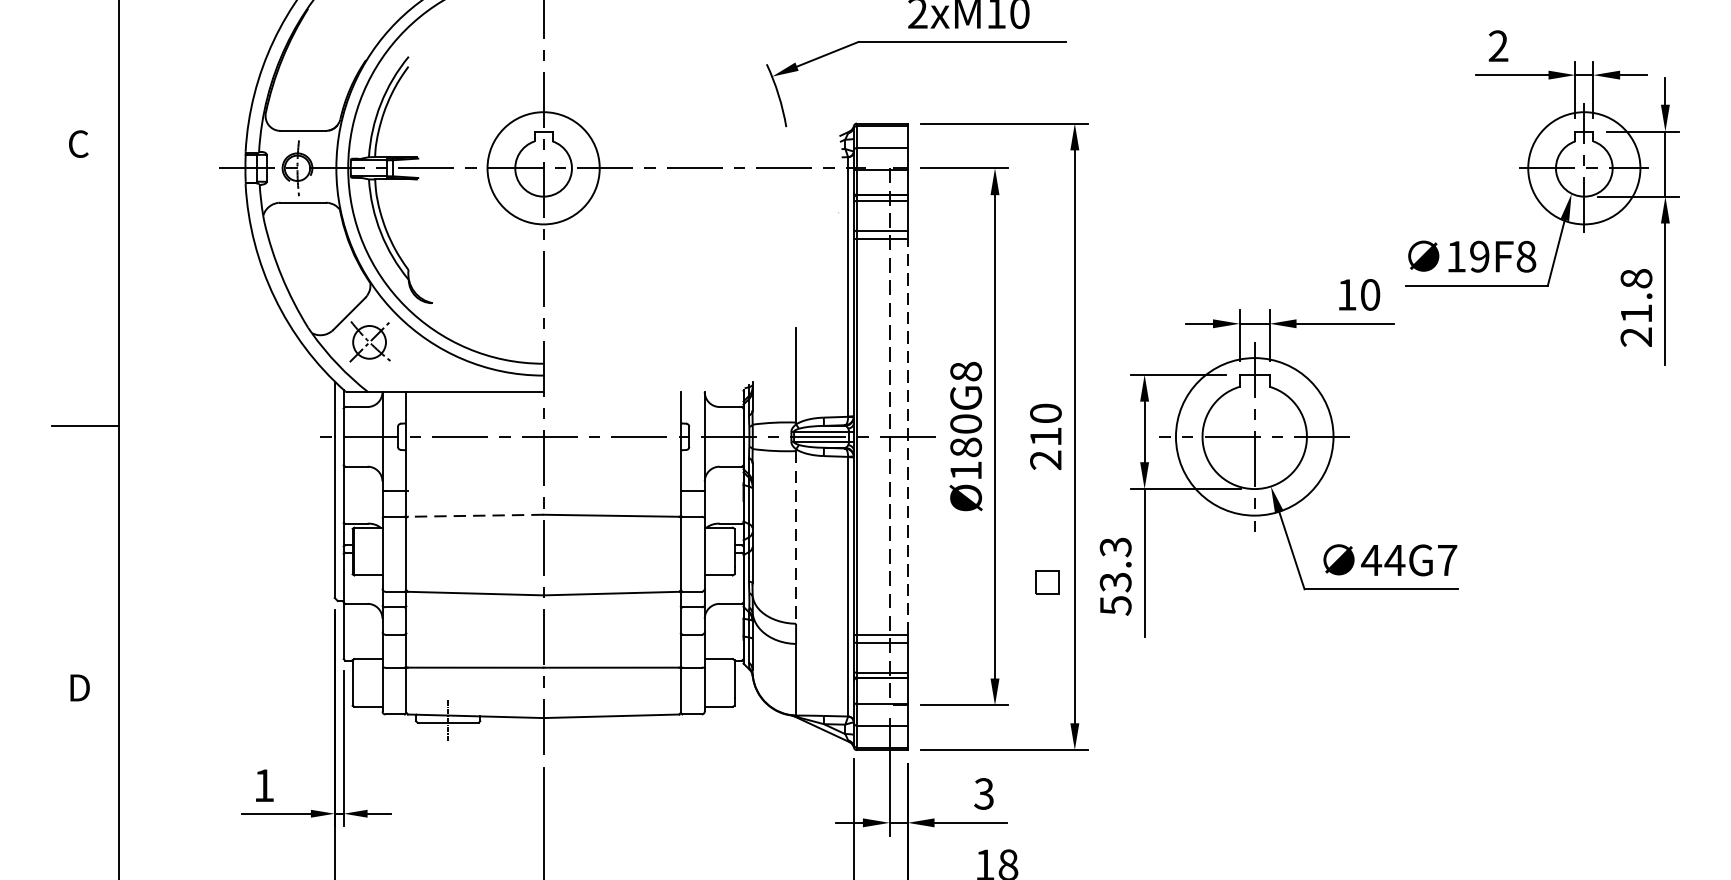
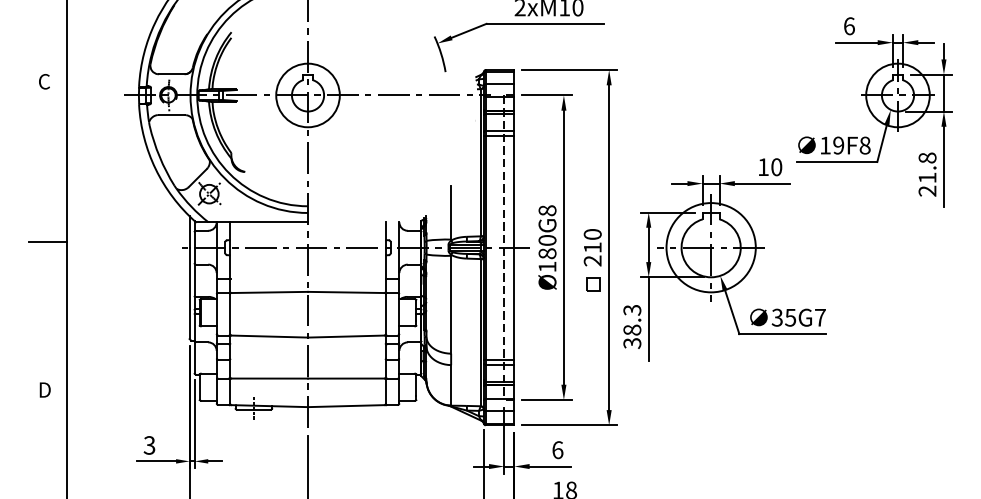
text: (1497, 46) -> (848, 26), 2 -> 6
line: (907, 436) -> (514, 247), dashed -> solid
line: (475, 515) -> (269, 292), dashed -> solid
line: (796, 537) -> (451, 304), dashed -> solid
text: (1382, 559) -> (783, 317), 44G7 -> 35G7
part: (1047, 582) -> (593, 284), moved
text: (1115, 593) -> (632, 336), 53.3 -> 38.3
text: (263, 785) -> (149, 445), 1 -> 3
text: (983, 794) -> (557, 450), 3 -> 6

